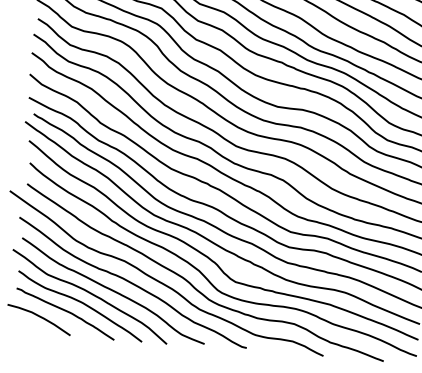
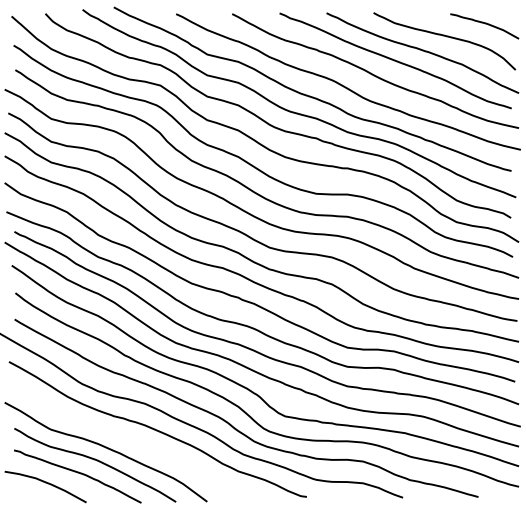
curve: (113, 290) -> (134, 441), removed

